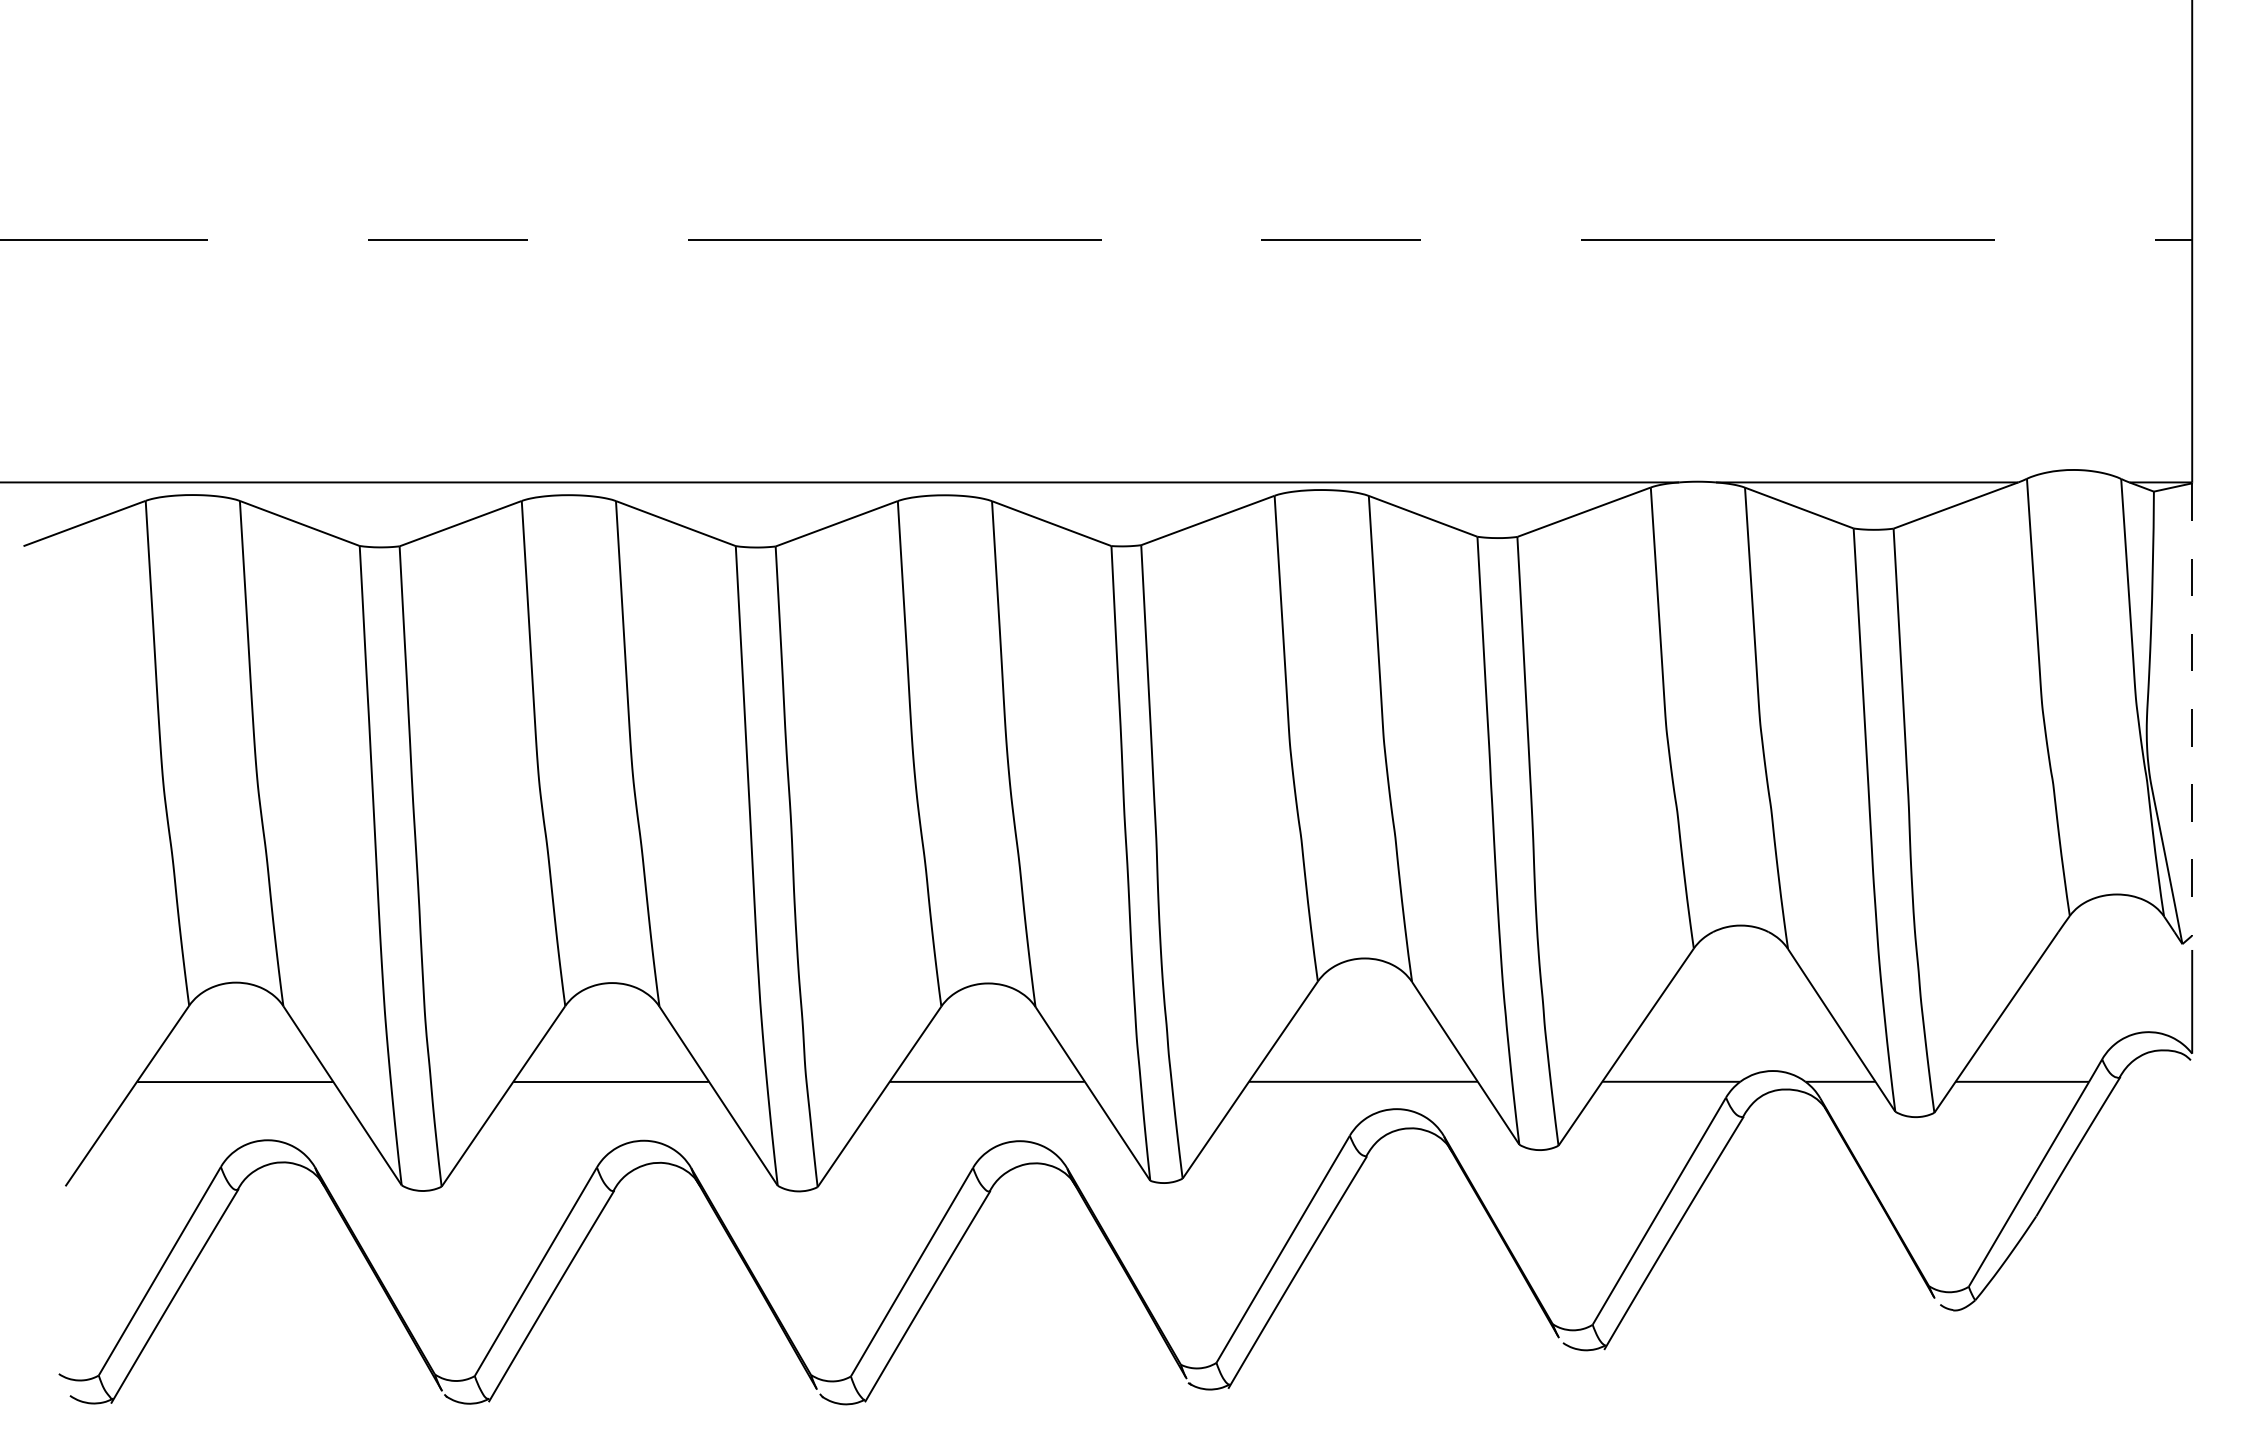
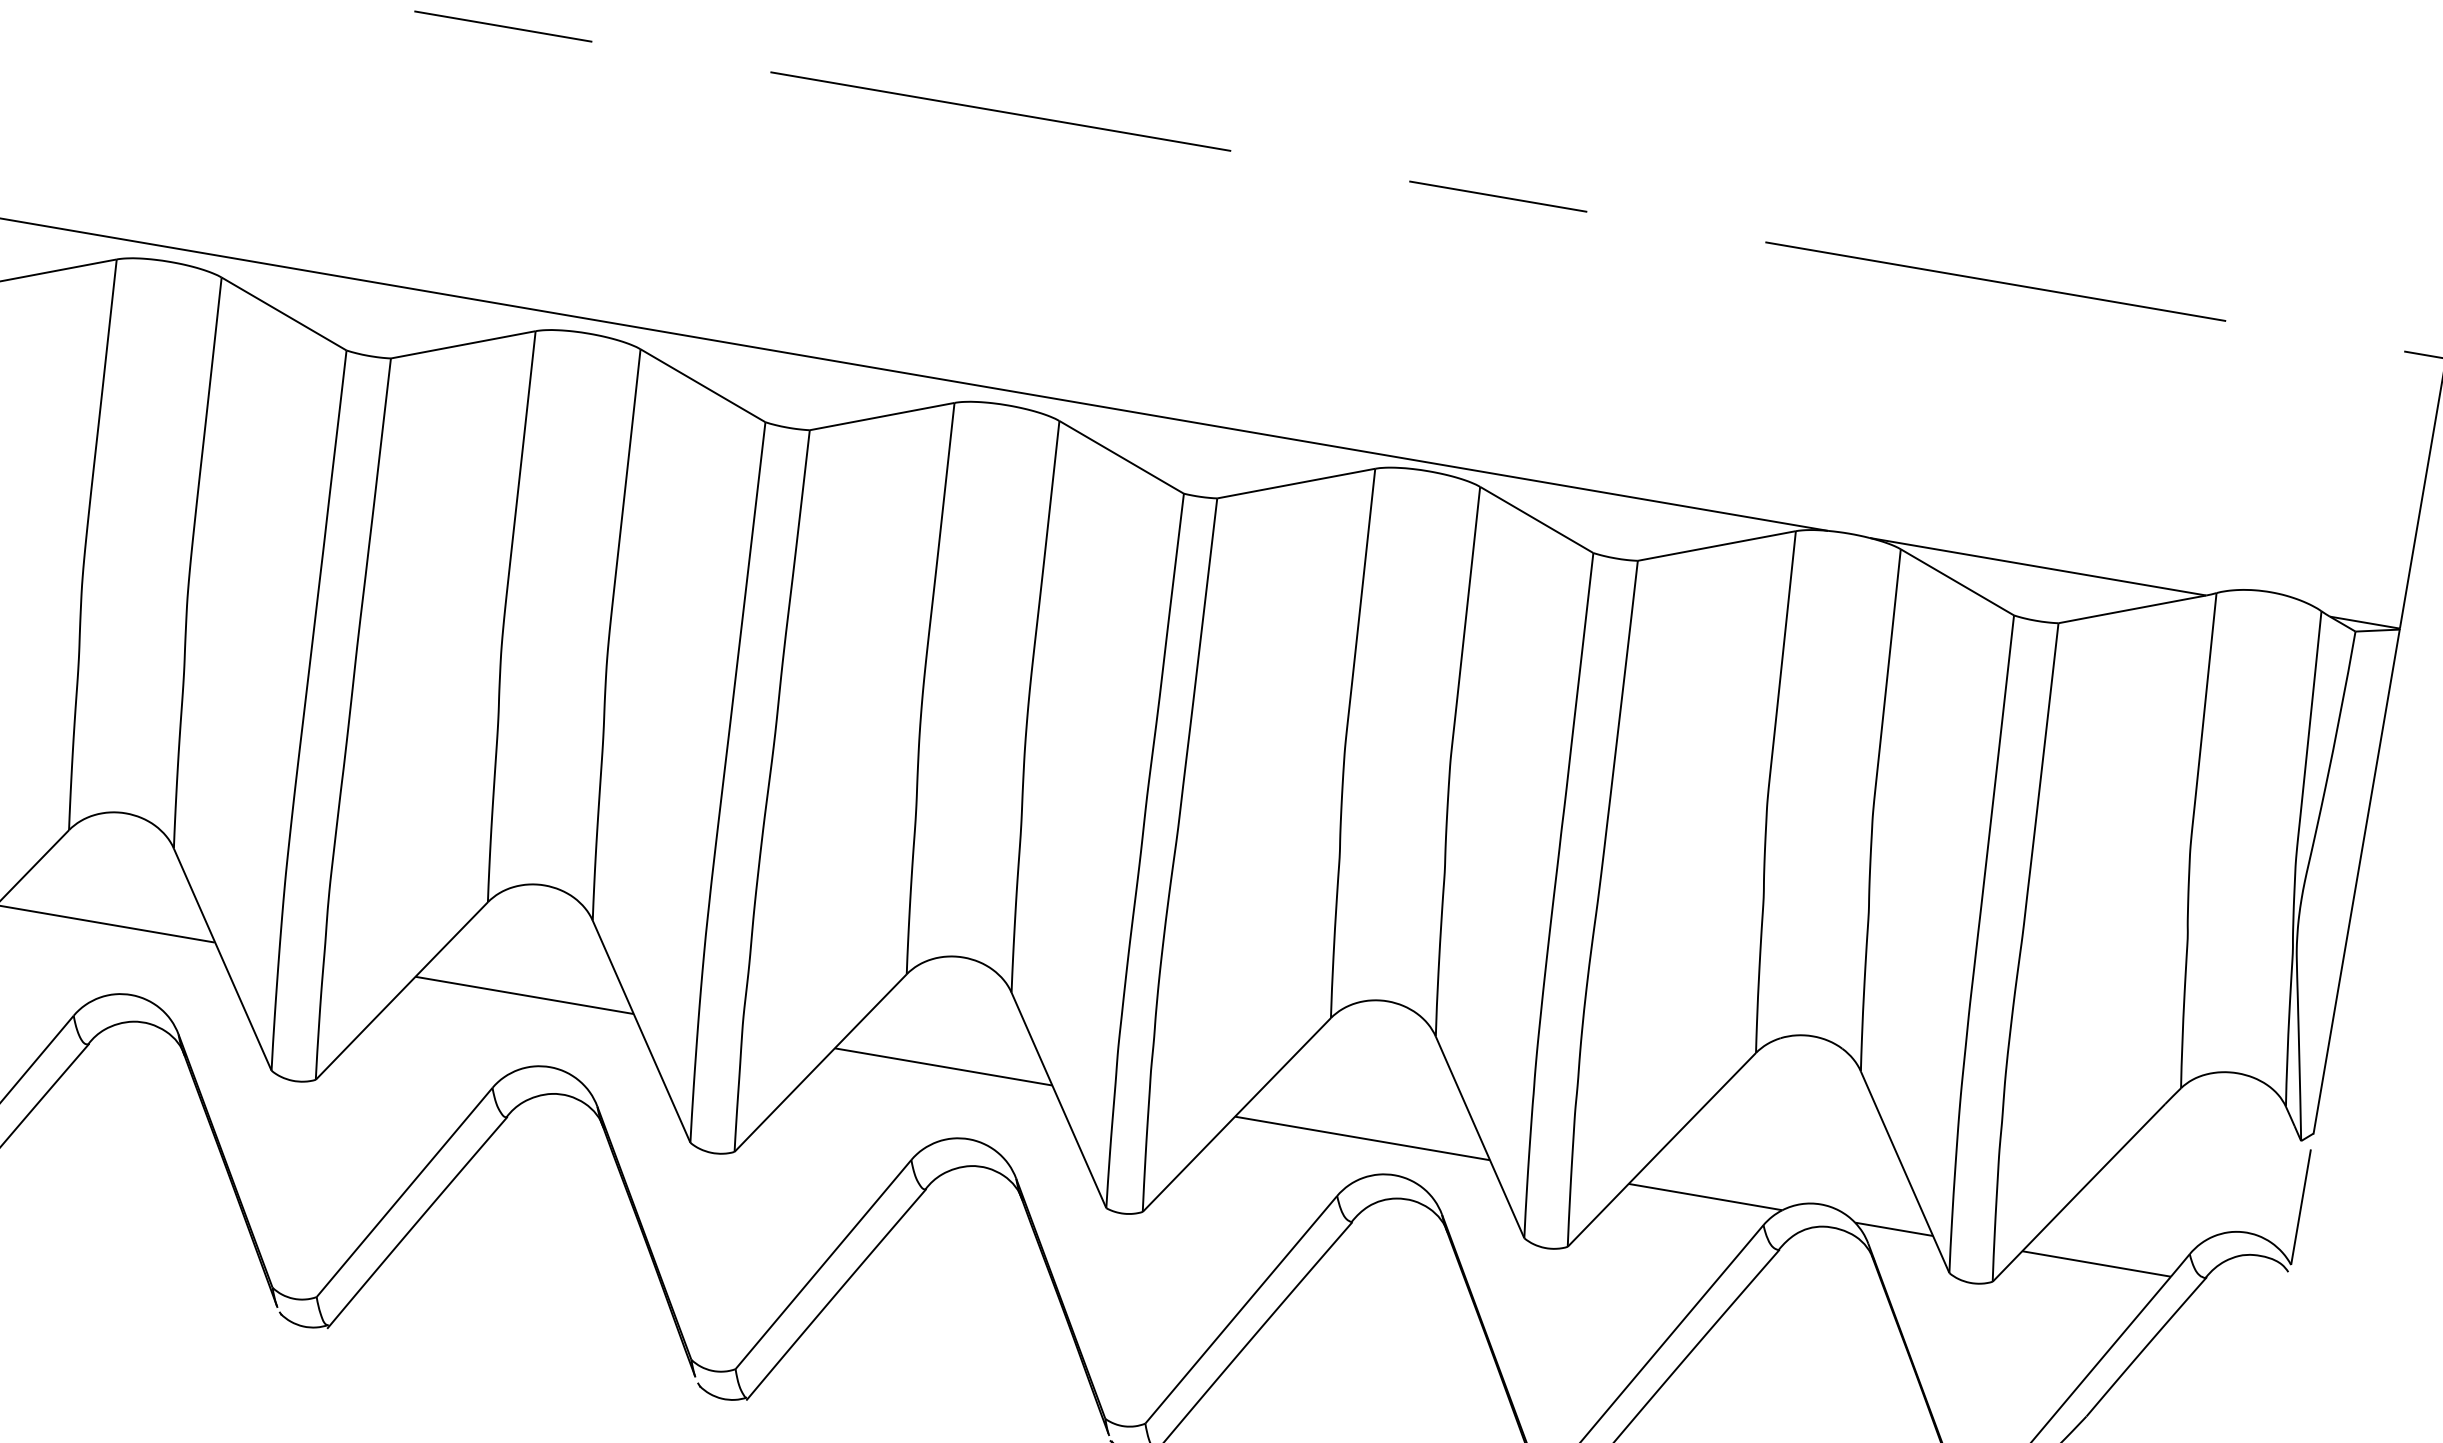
line: (2192, 710) -> (2356, 882), dashed -> solid

